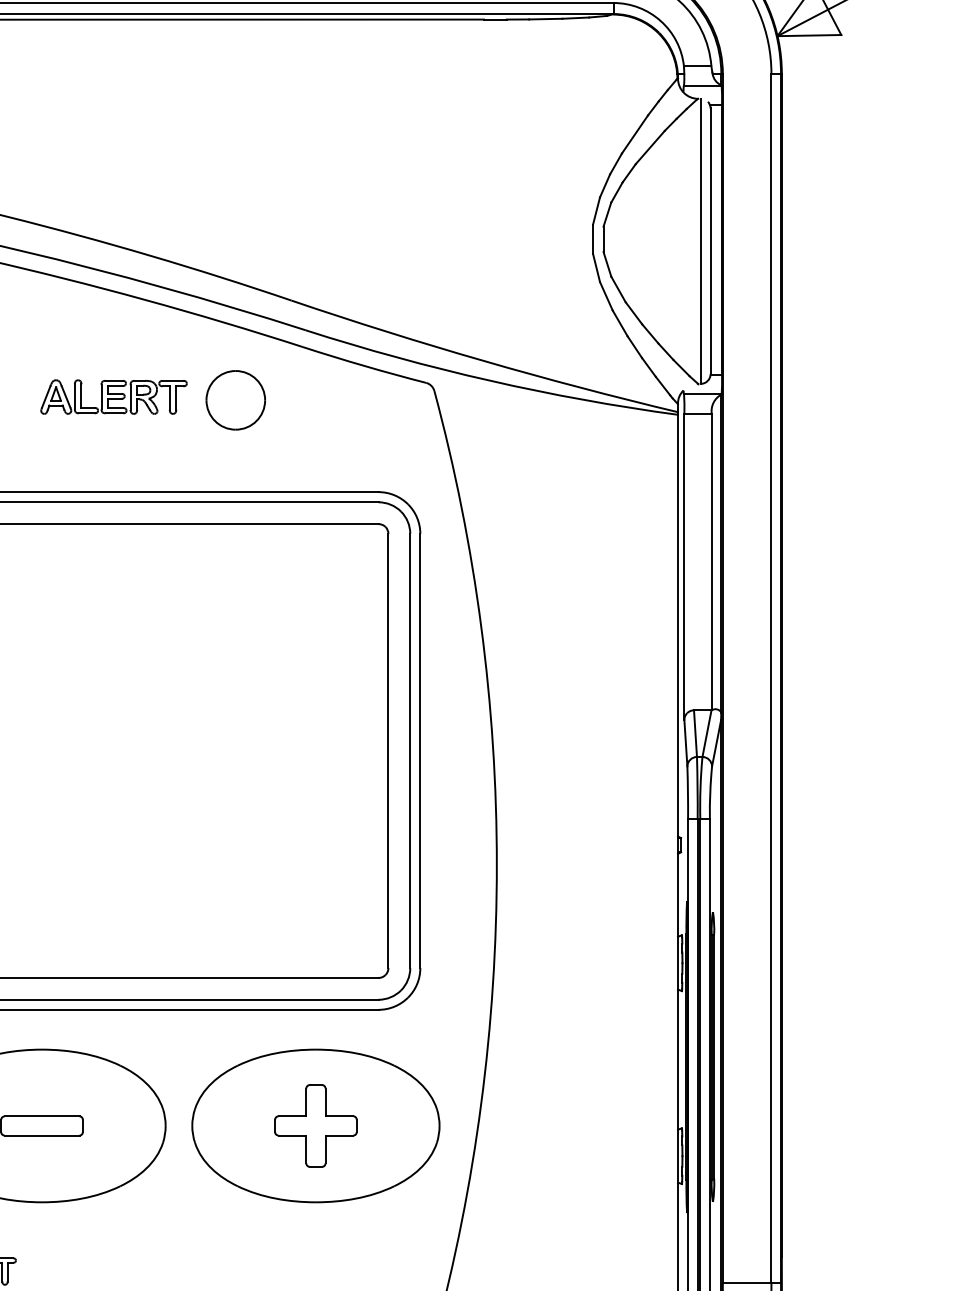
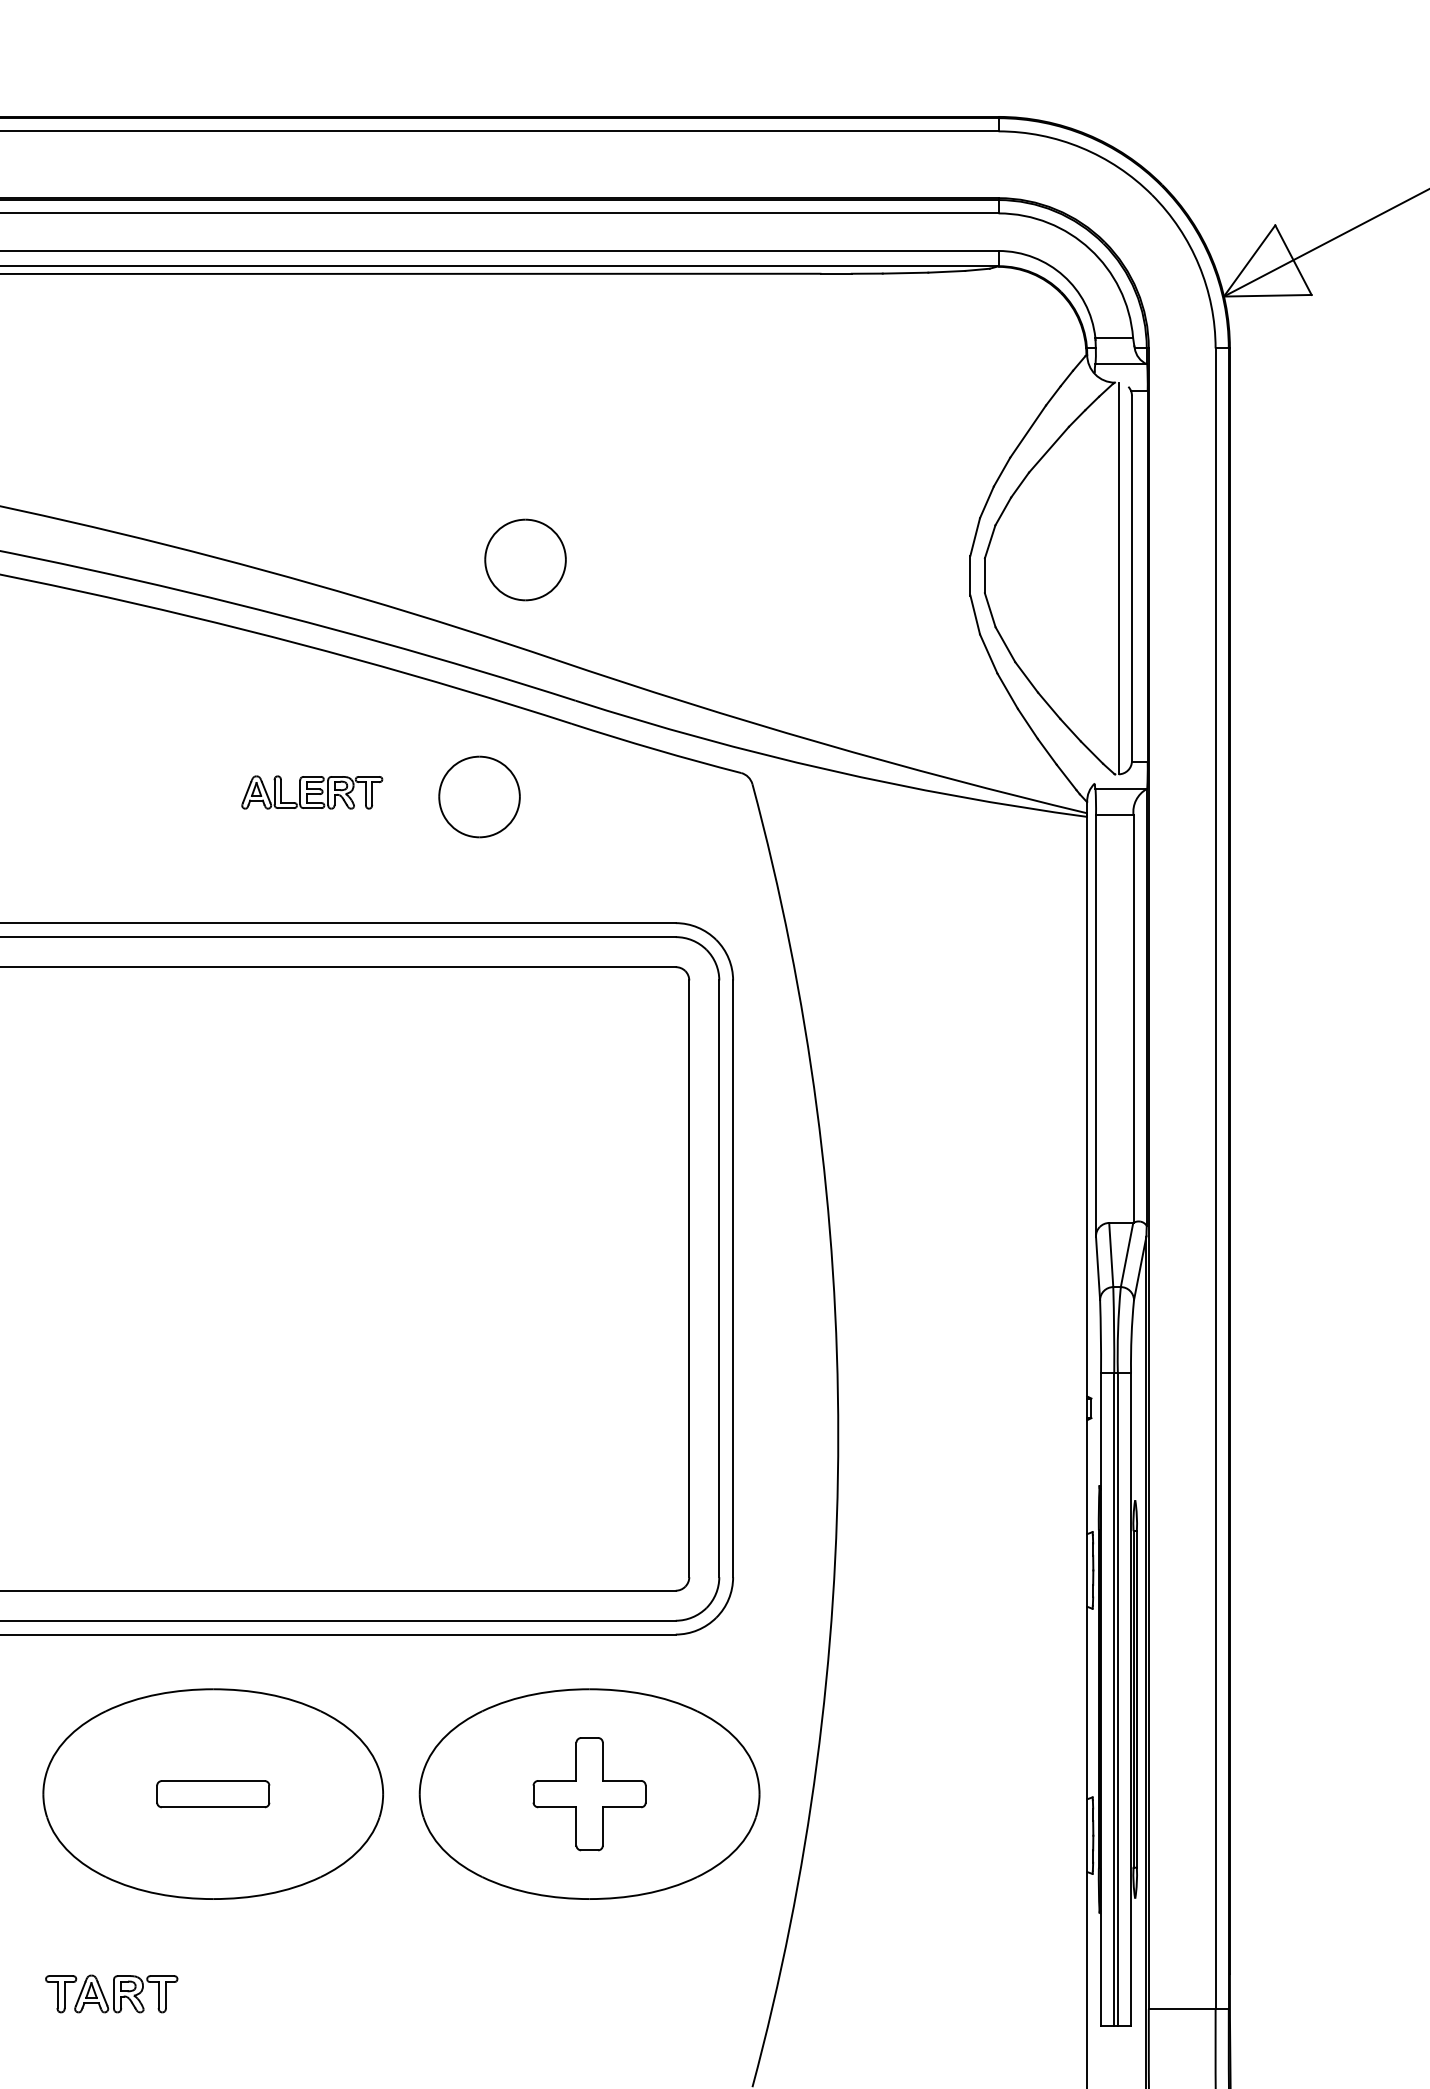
part: (269, 227) -> (525, 559), added
part: (114, 397) -> (312, 792), size x0.7

